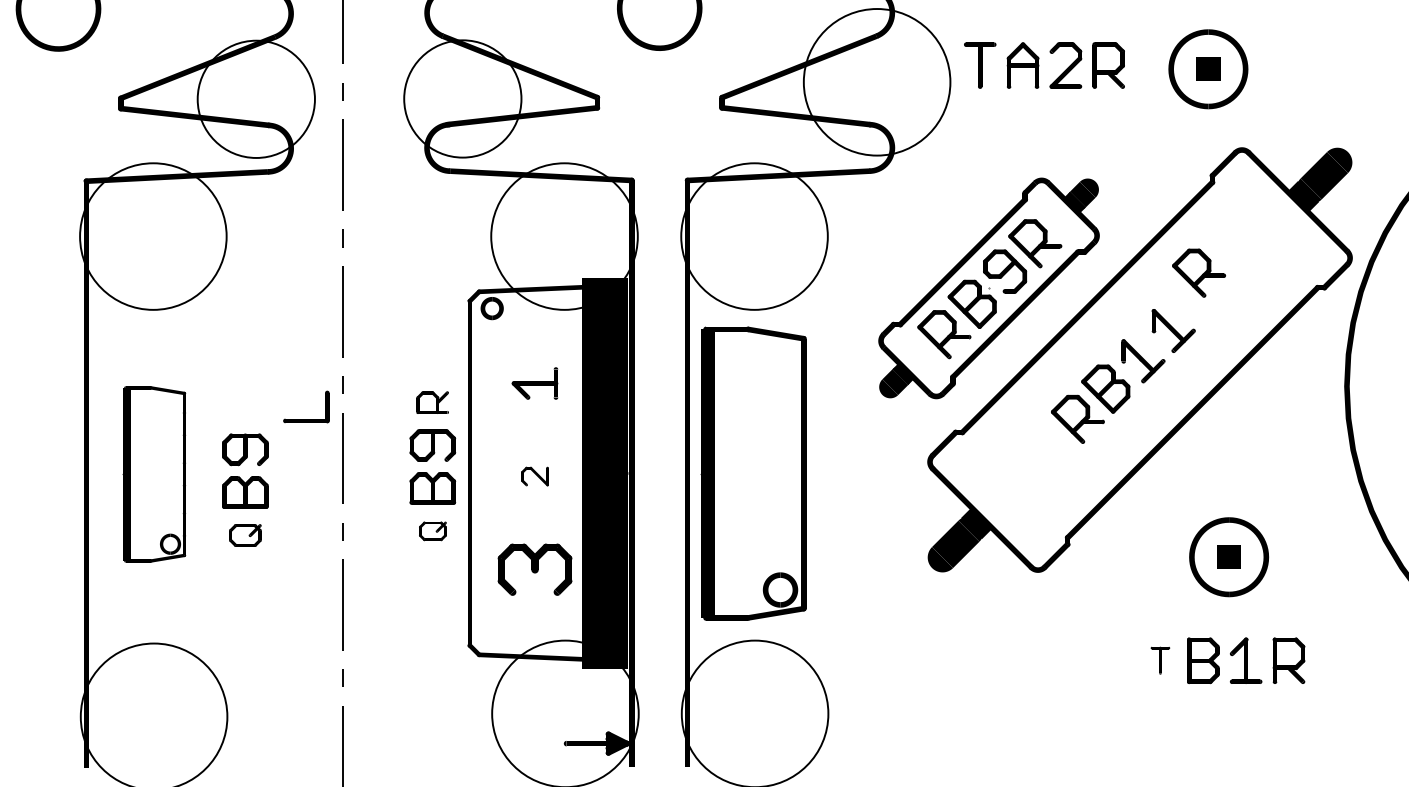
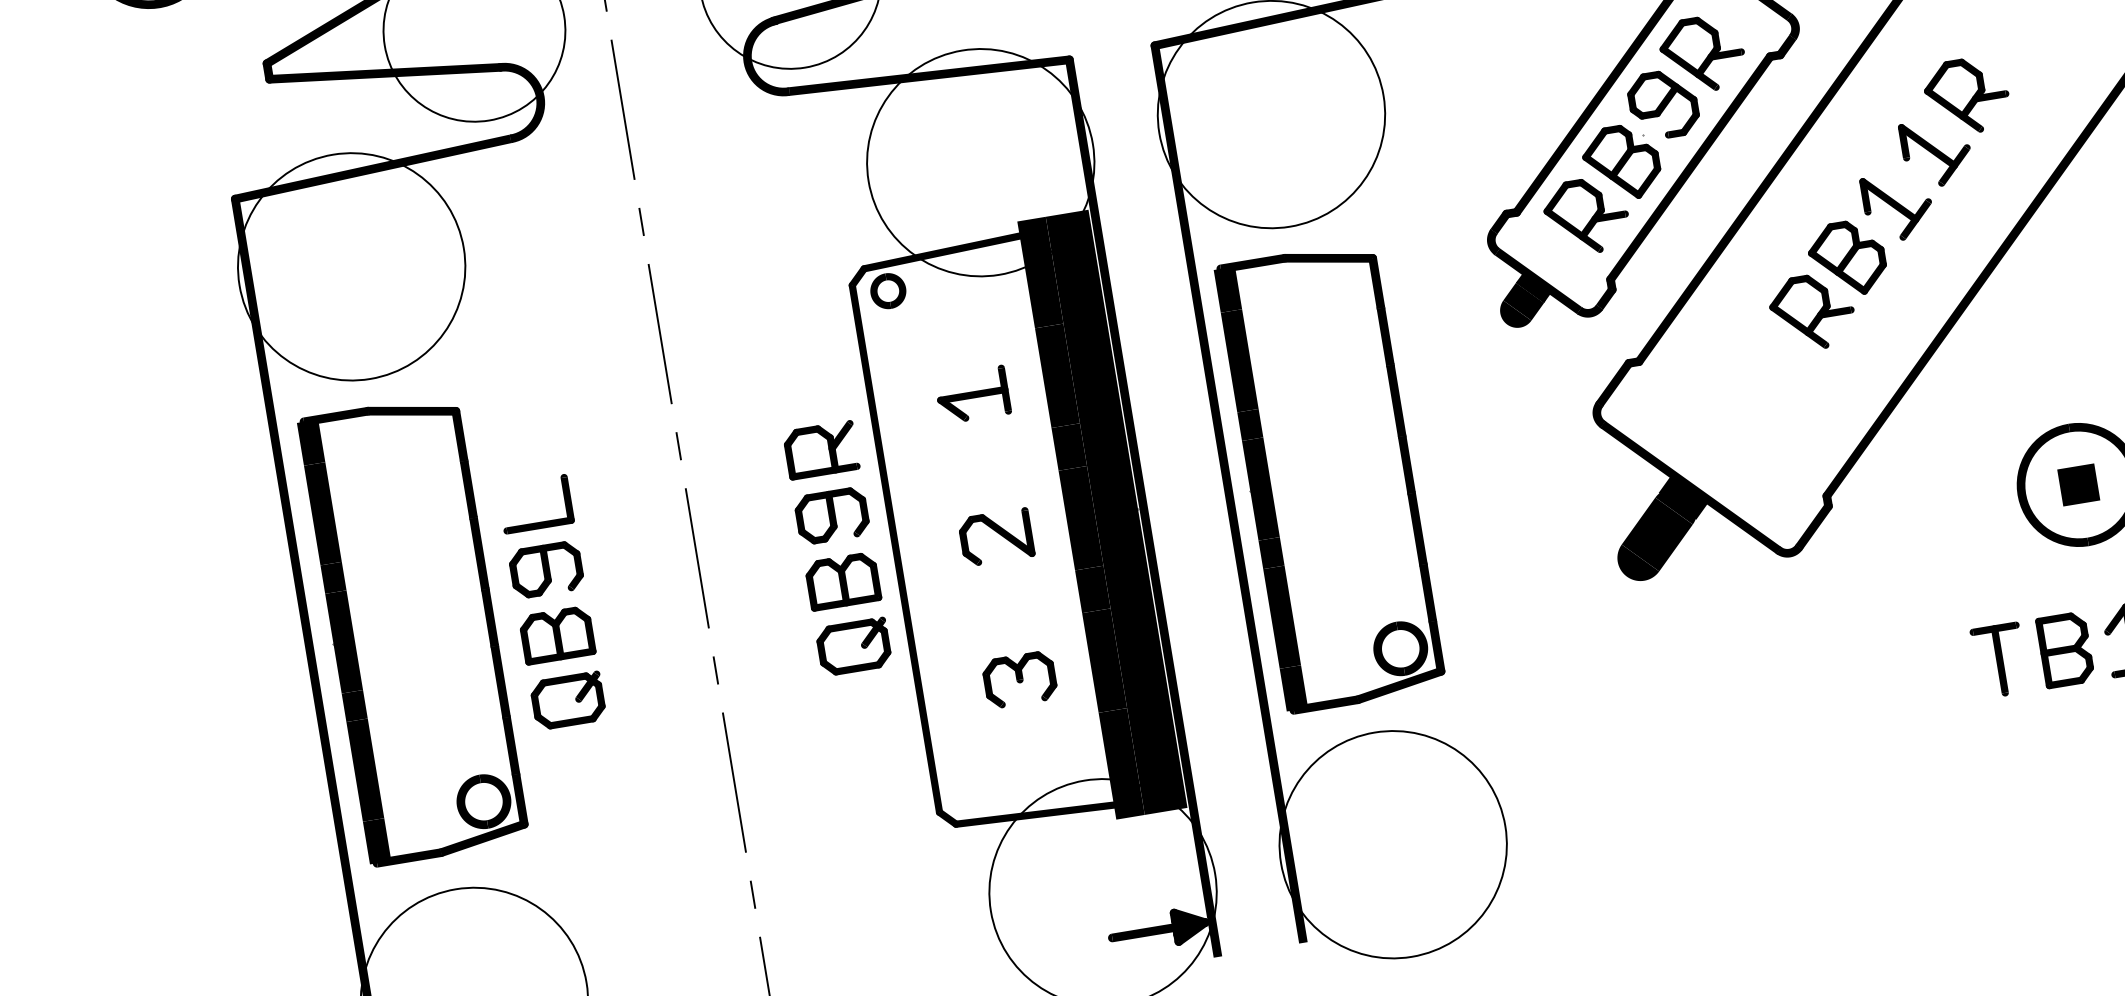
part: (1199, 272) -> (1967, 95), moved
part: (432, 402) -> (820, 449), size x1.43
part: (306, 419) -> (538, 523), moved
part: (154, 474) -> (413, 630), size x1.67
part: (534, 476) -> (995, 537), size x1.67
part: (432, 531) -> (853, 647), size x1.67
part: (245, 535) -> (568, 700), size x1.43
part: (534, 569) -> (1019, 679), size x0.62
part: (1160, 660) -> (1999, 660), size x1.67

